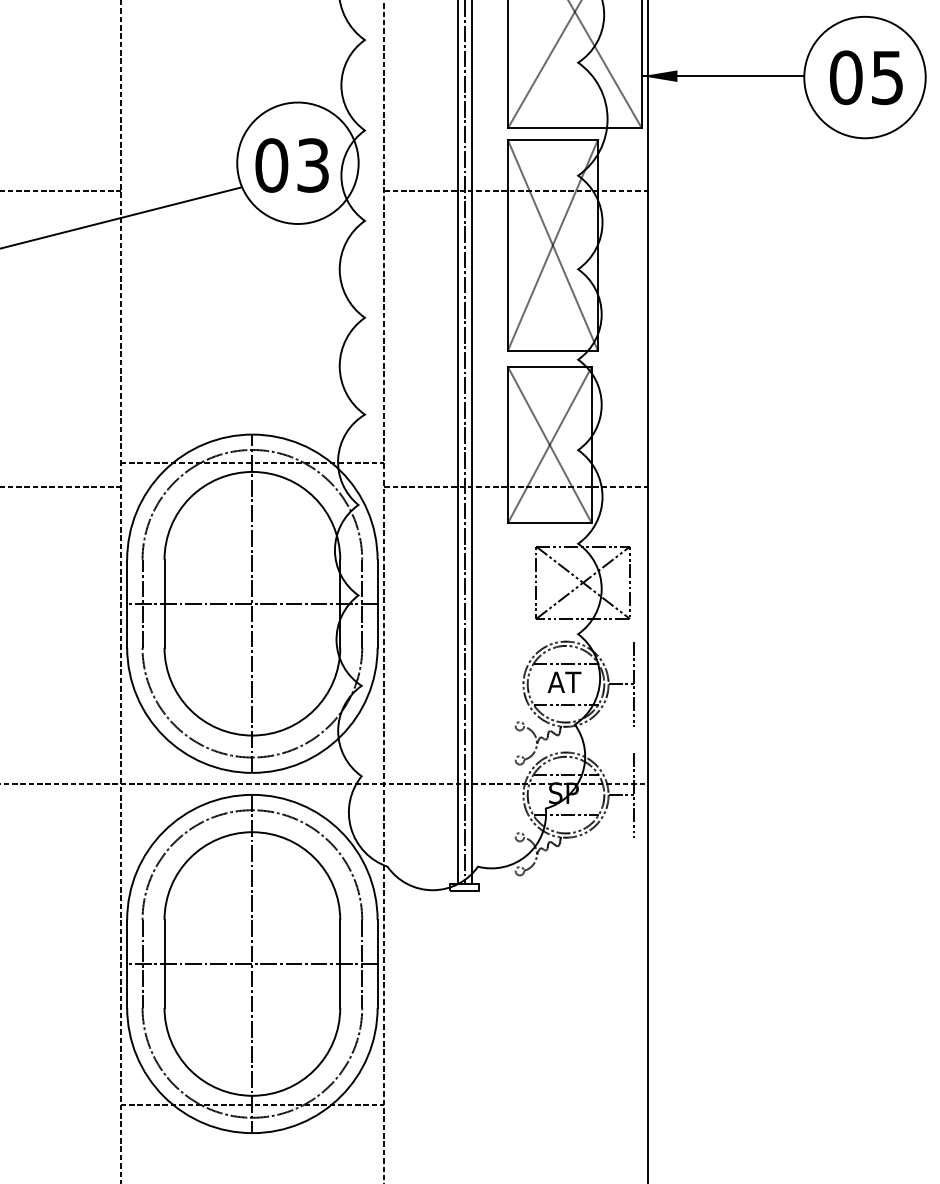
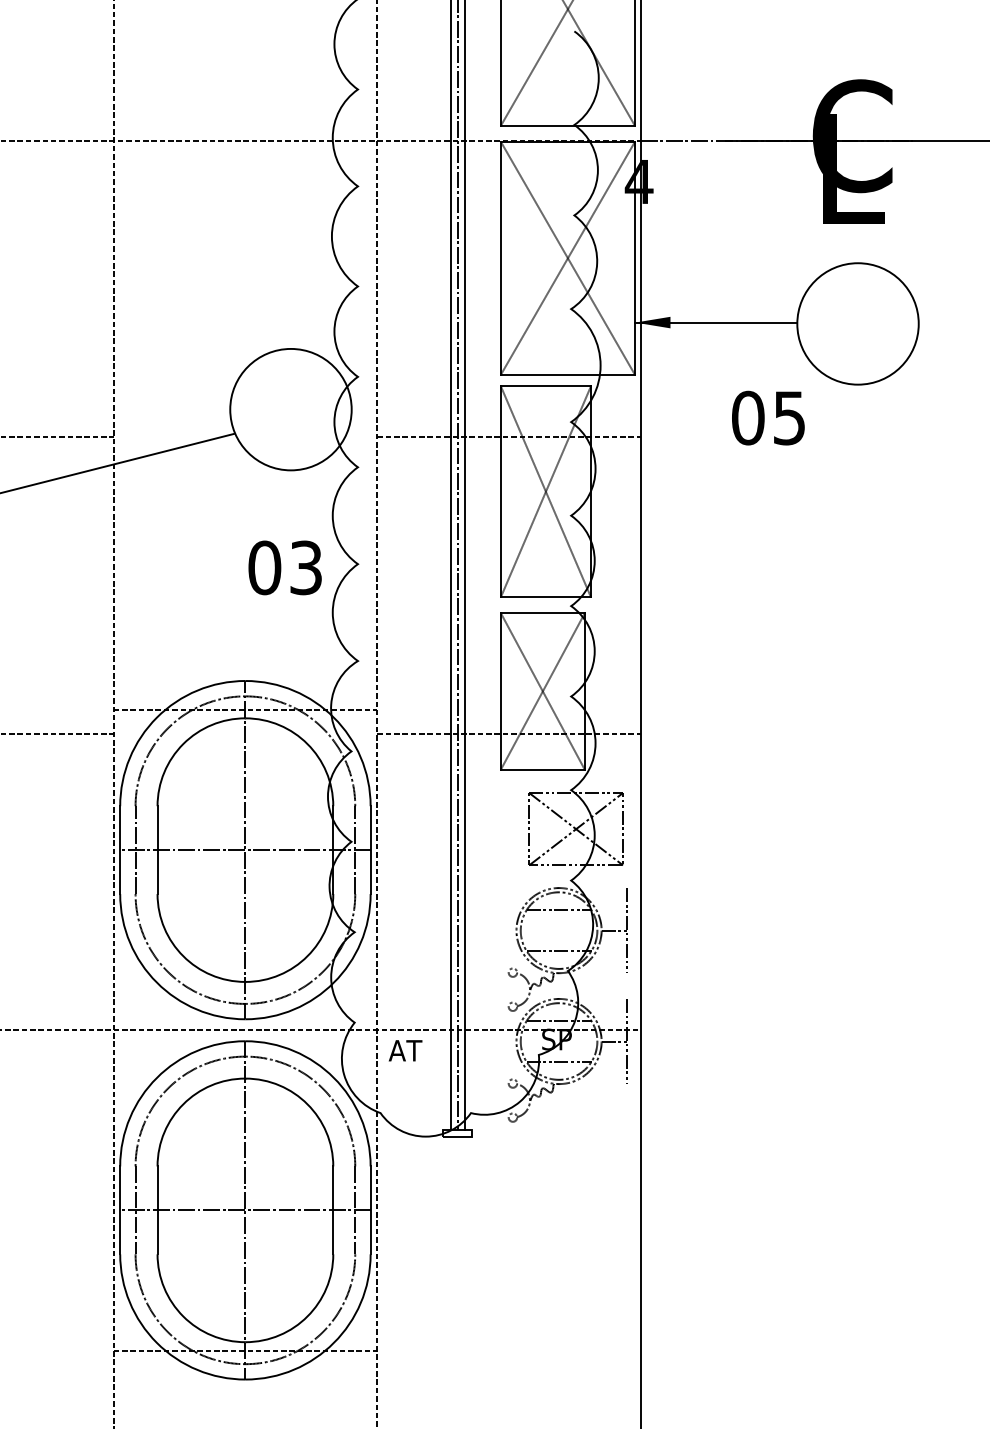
text: (866, 77) -> (768, 417), moved
text: (291, 165) -> (284, 567), moved
text: (564, 682) -> (405, 1050), moved

